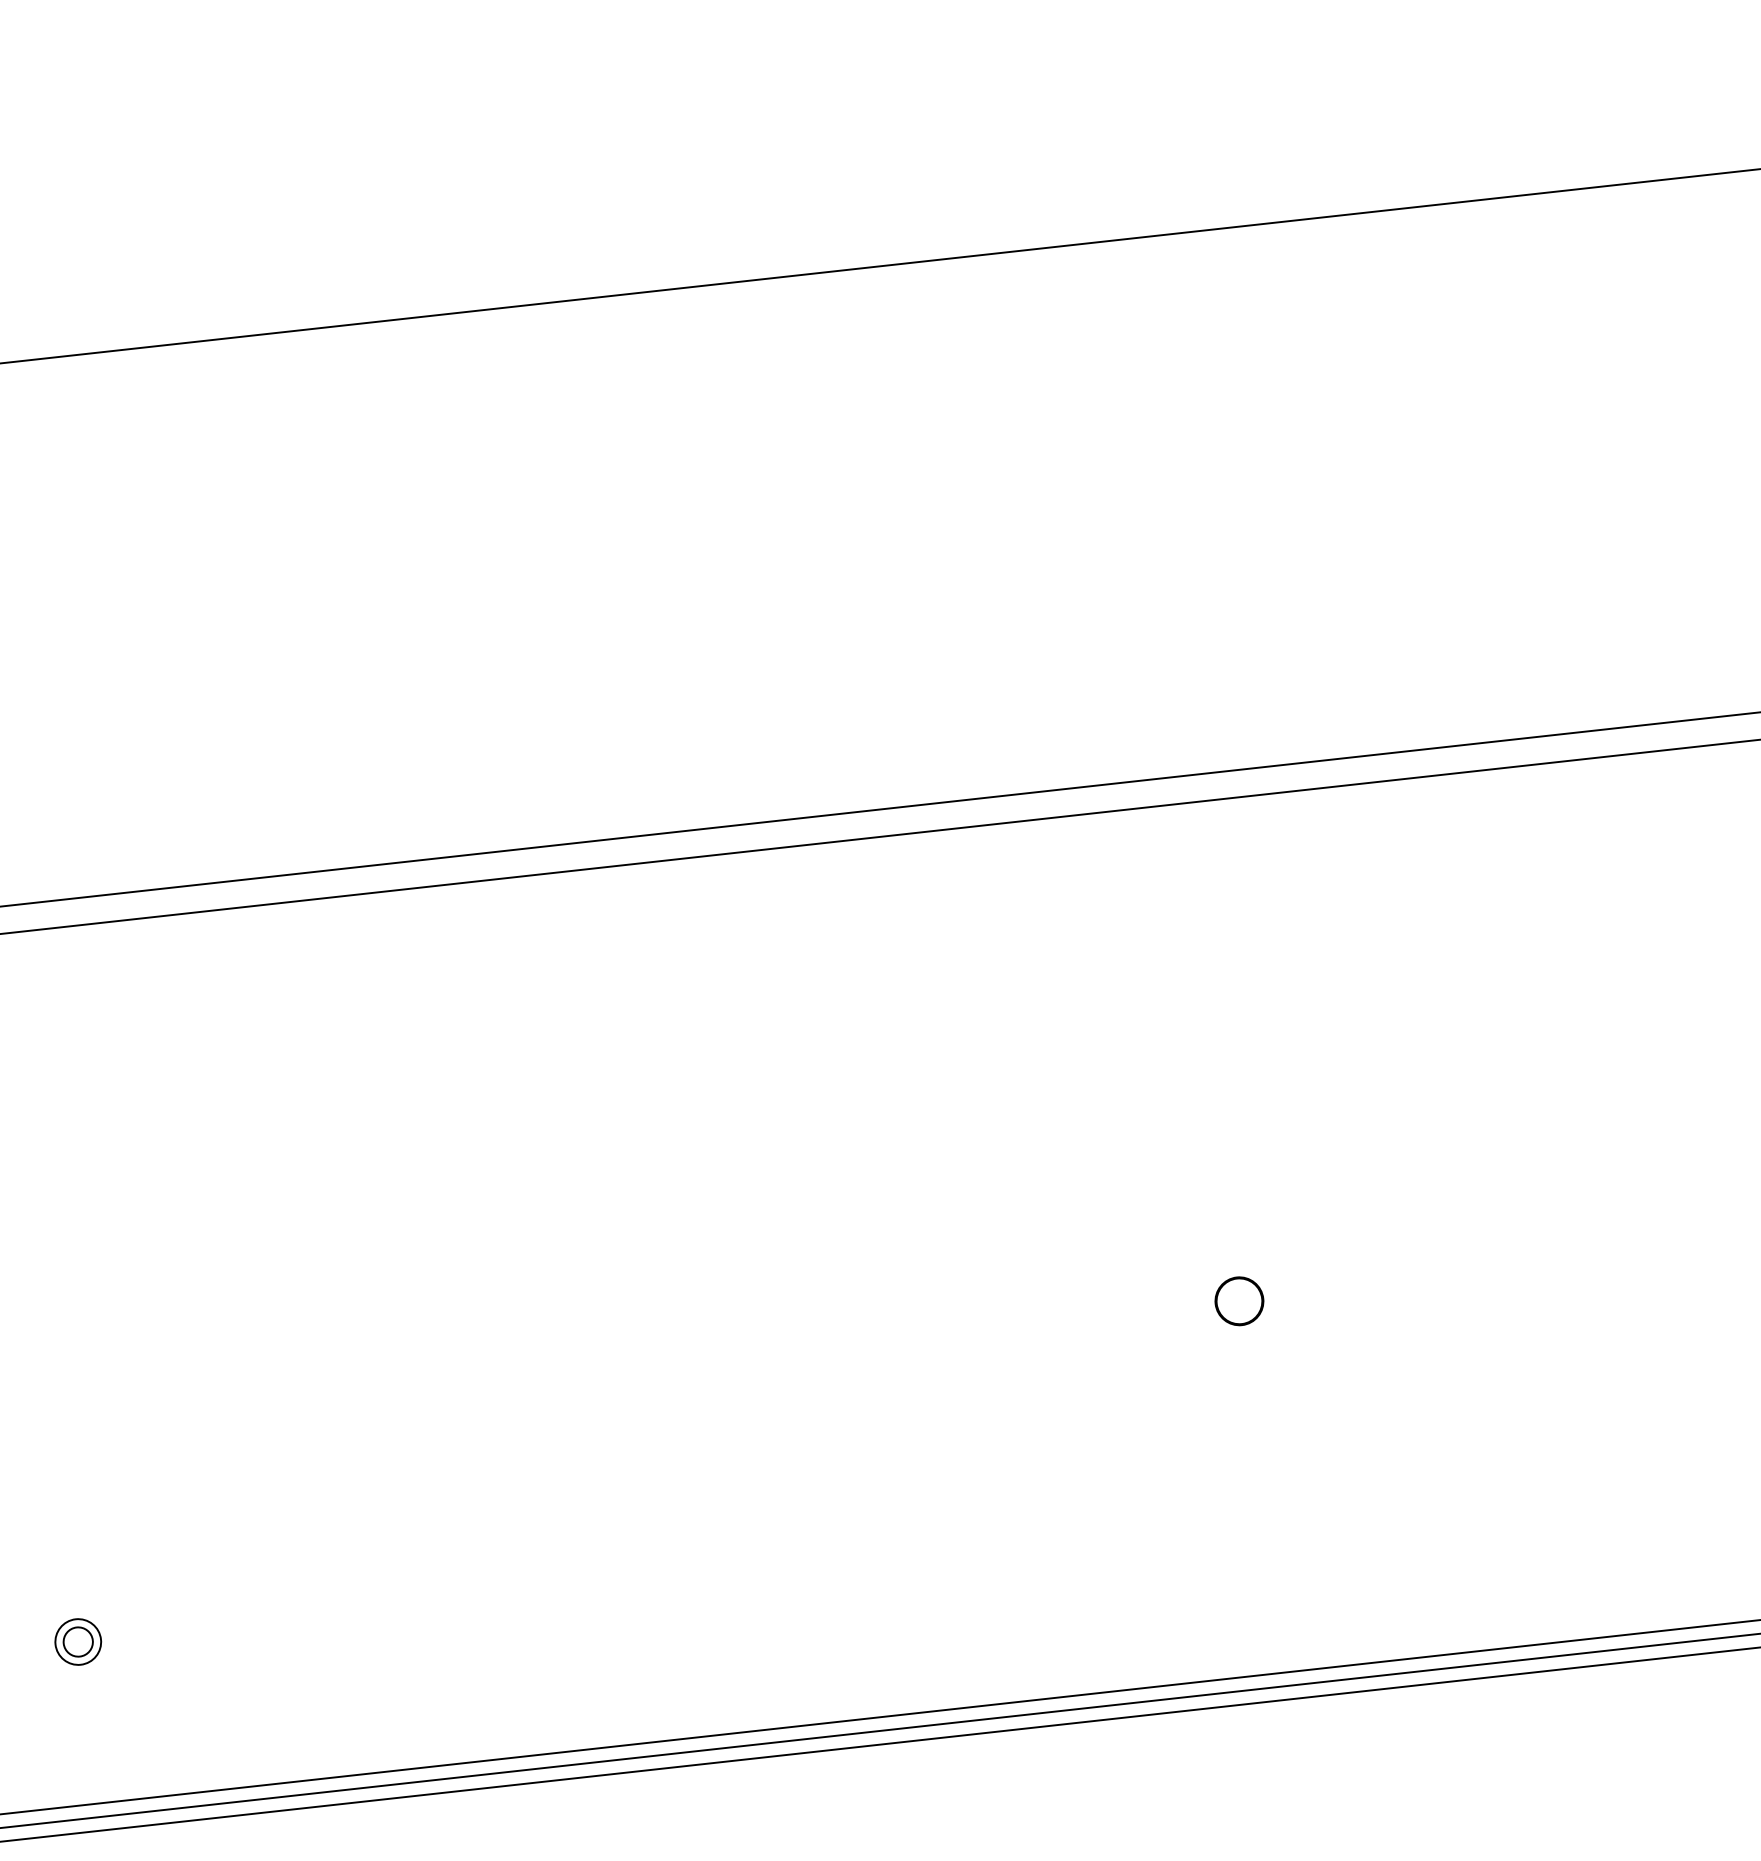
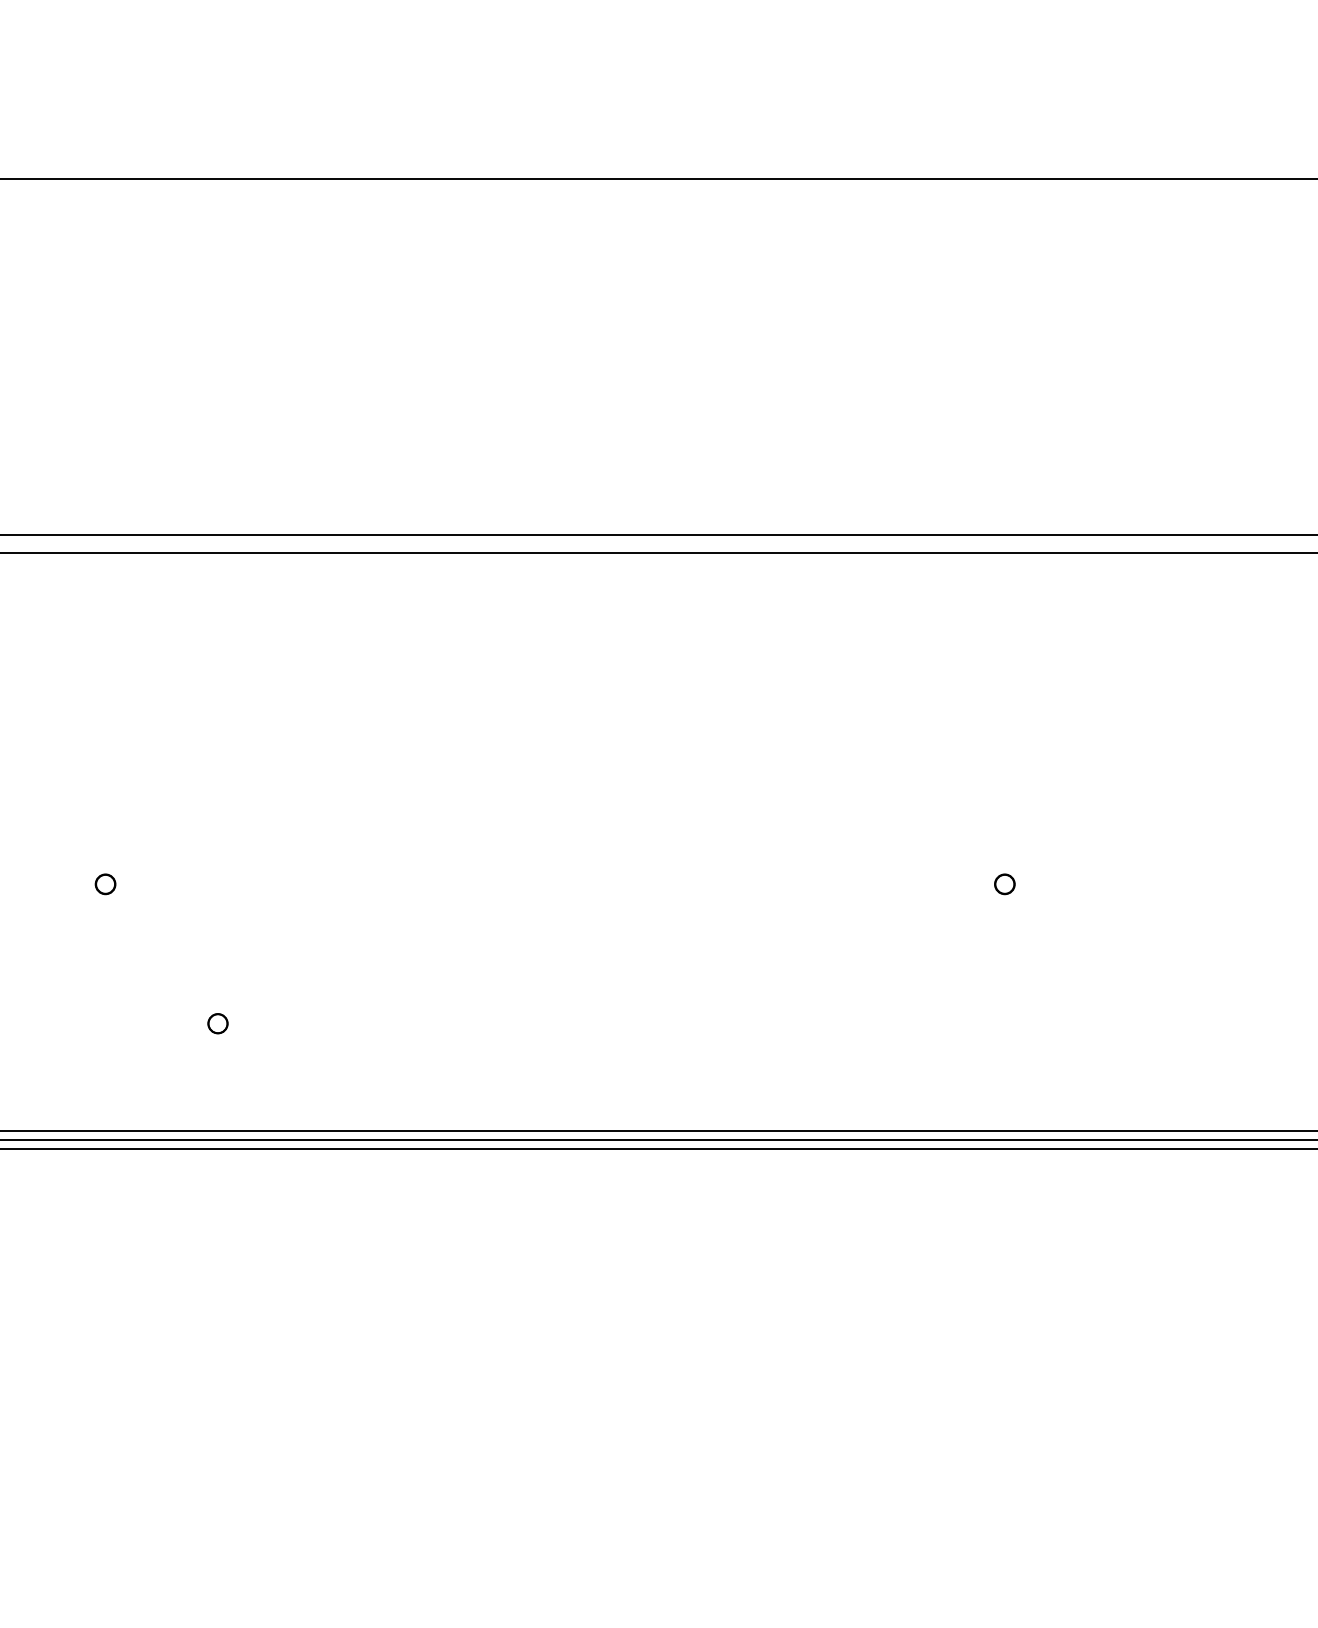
part: (1239, 1301) -> (1004, 884), size x0.62
circle: (77, 1641) -> (217, 1023), size x0.62

